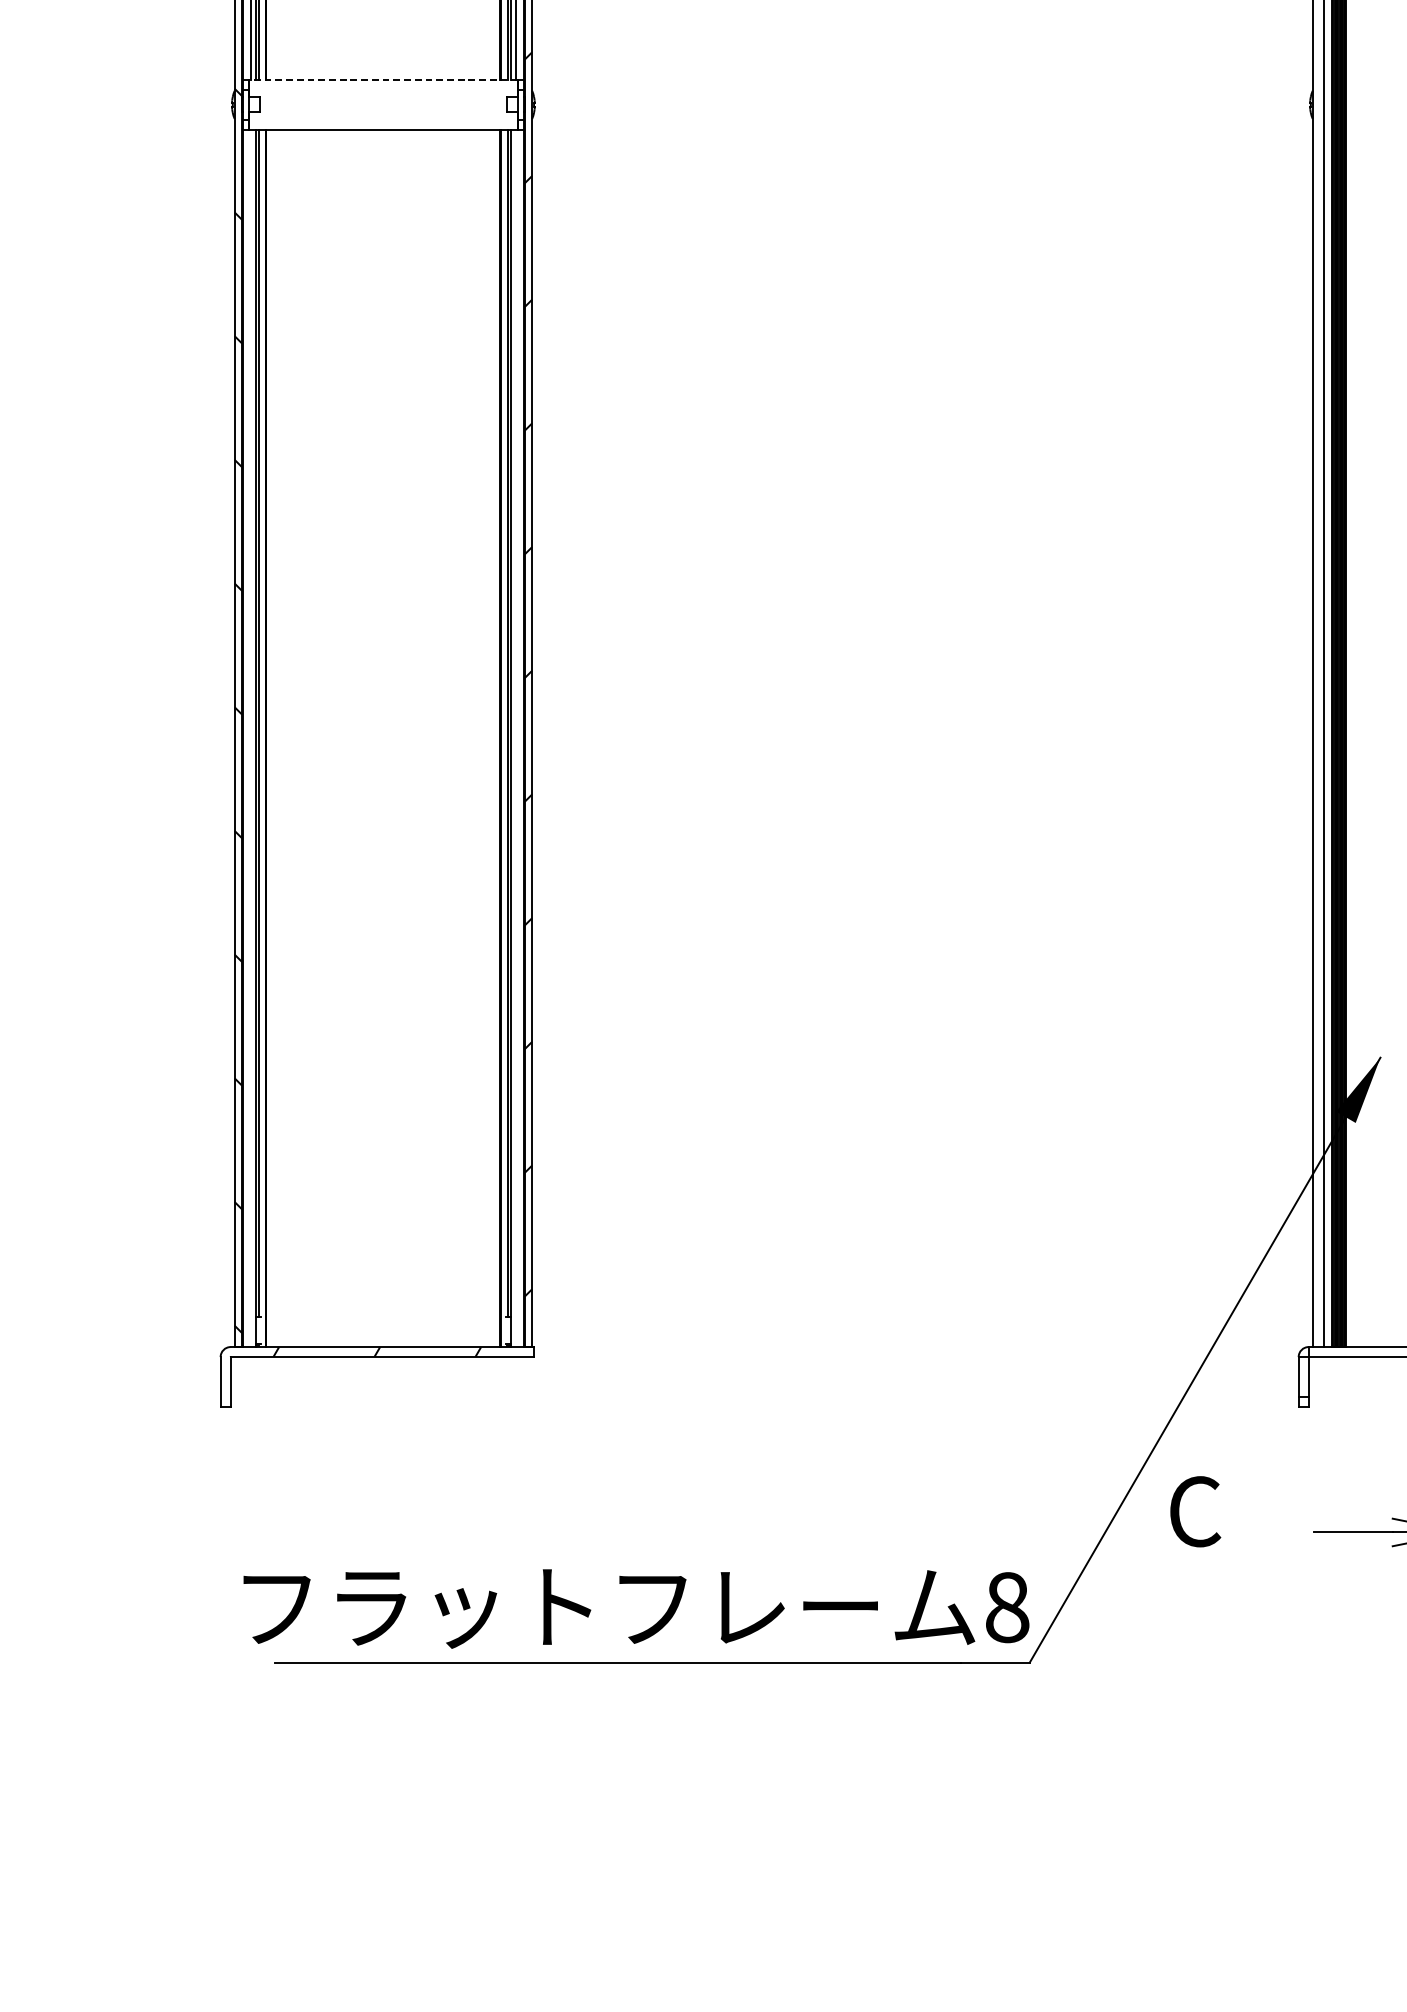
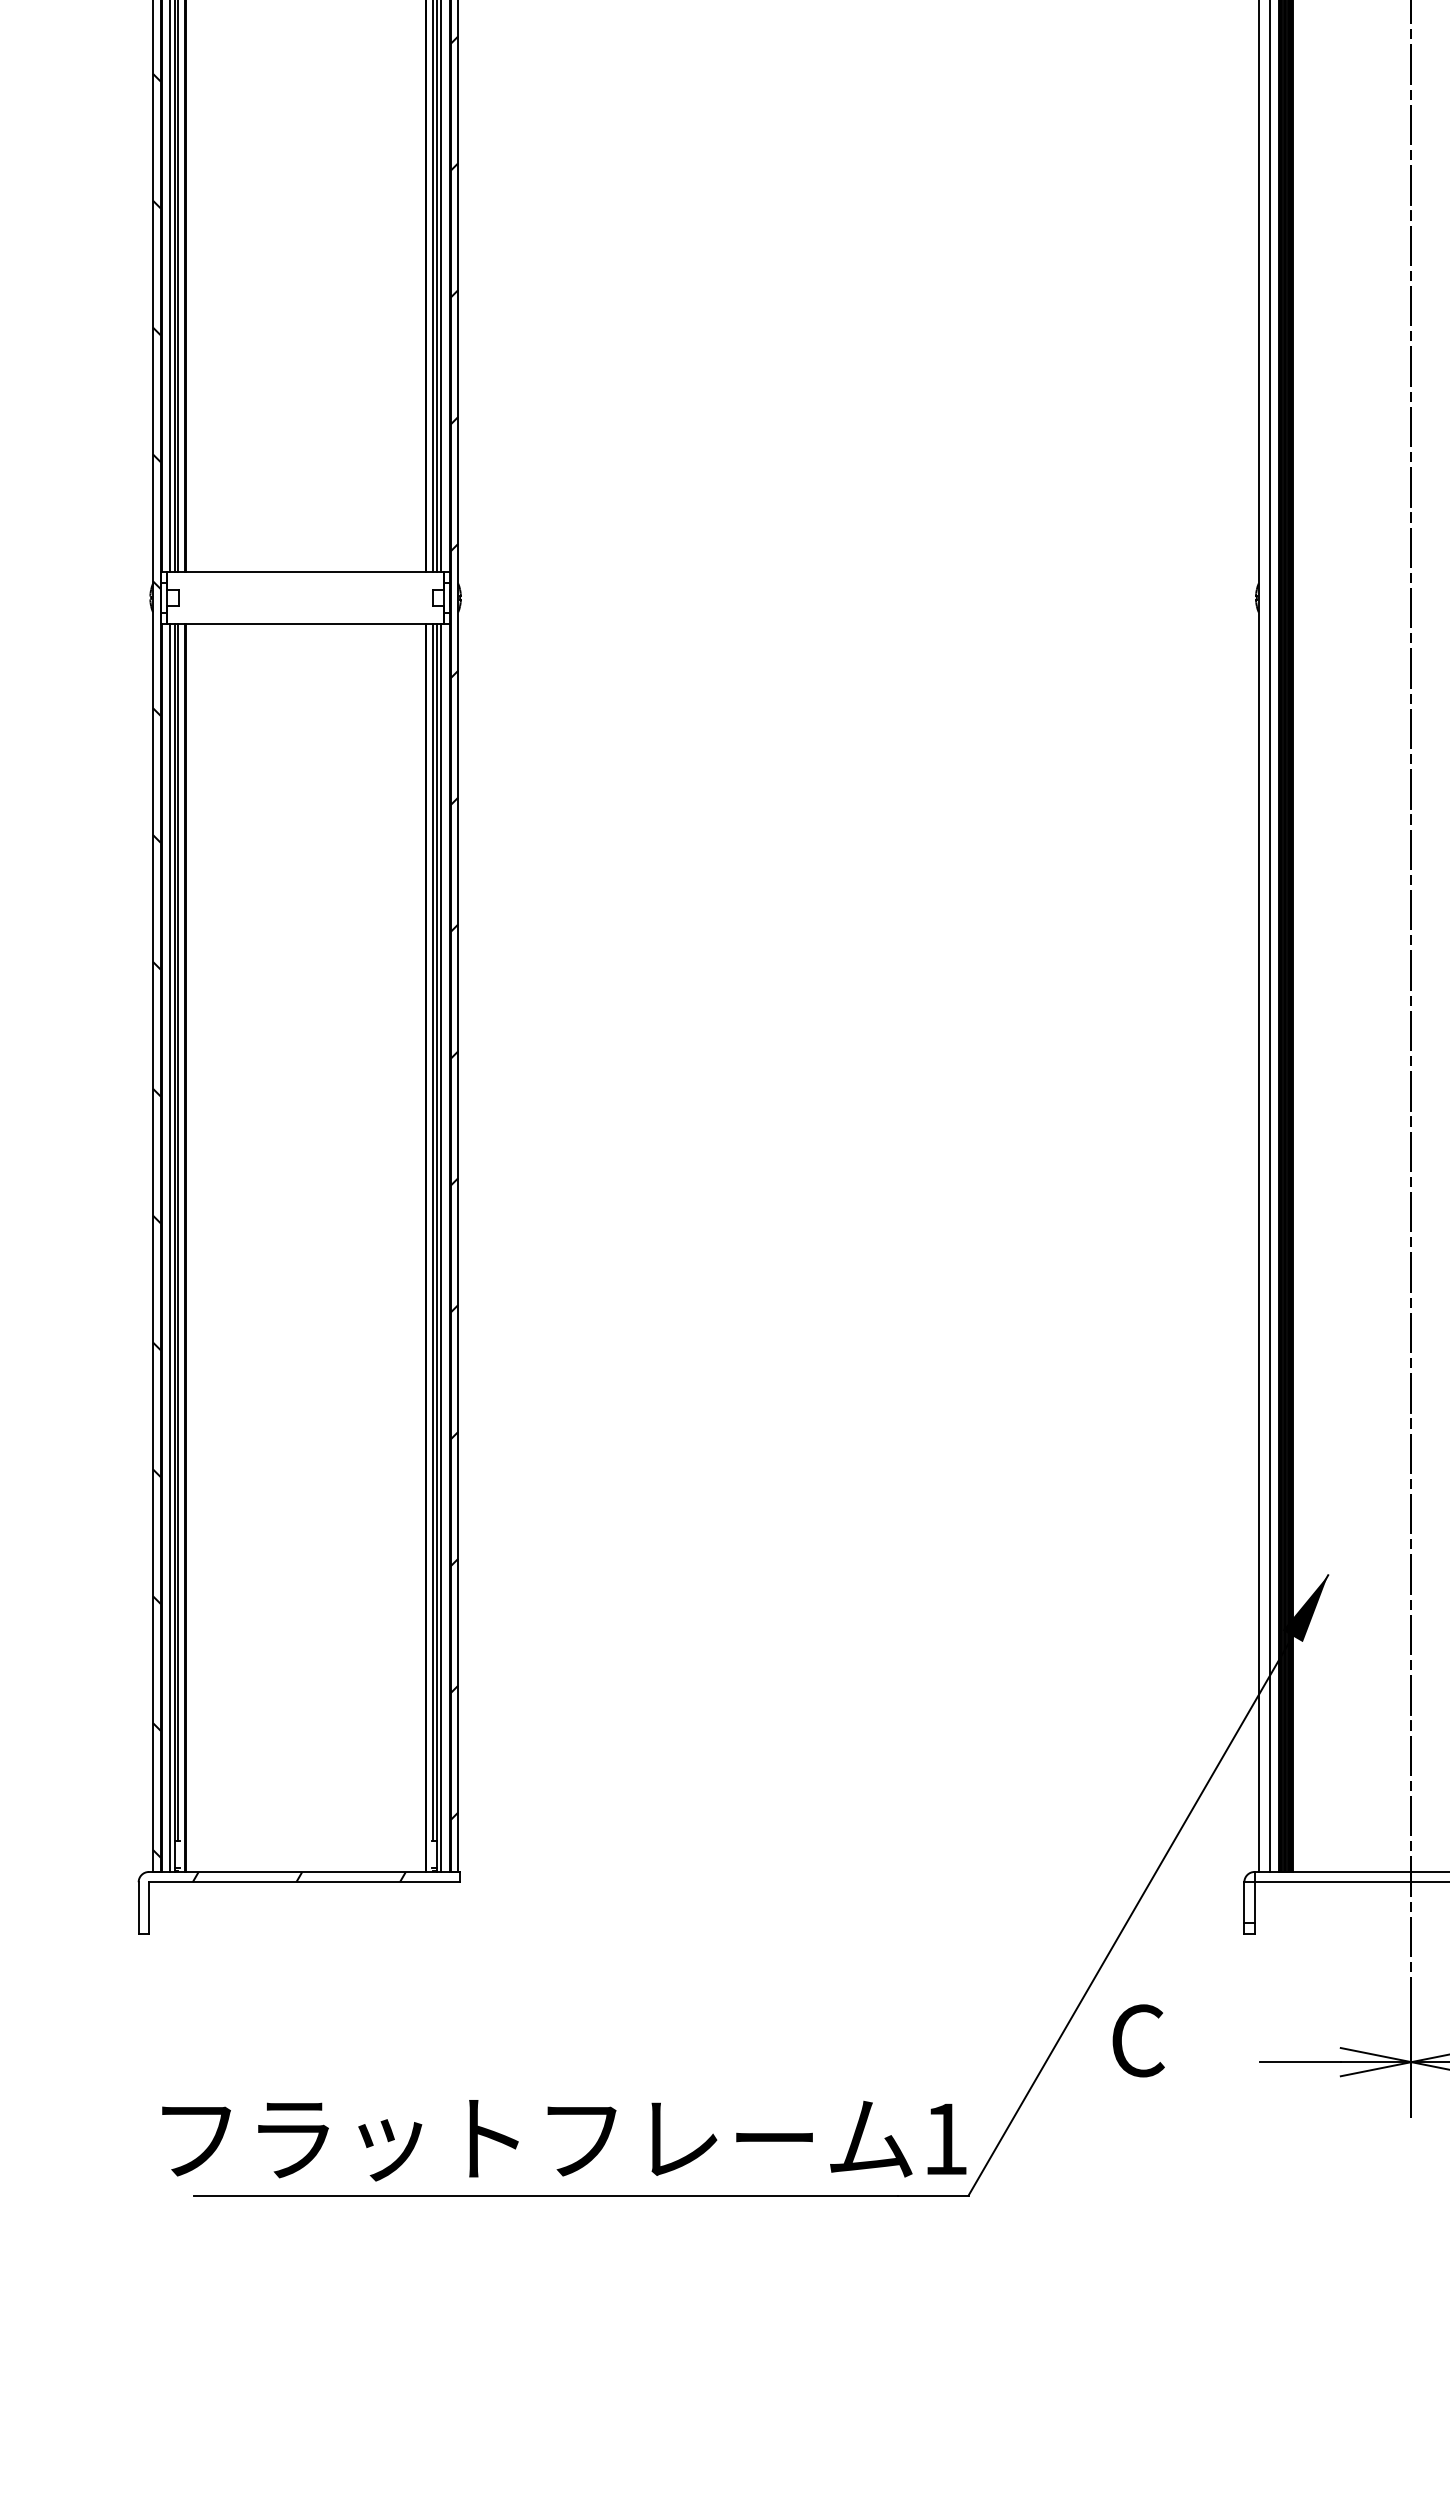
line: (383, 80) -> (305, 572), dashed -> solid
line: (251, 738) -> (170, 1247), added
line: (515, 738) -> (441, 1247), added
text: (1007, 1606) -> (945, 2138), 8 -> 1

